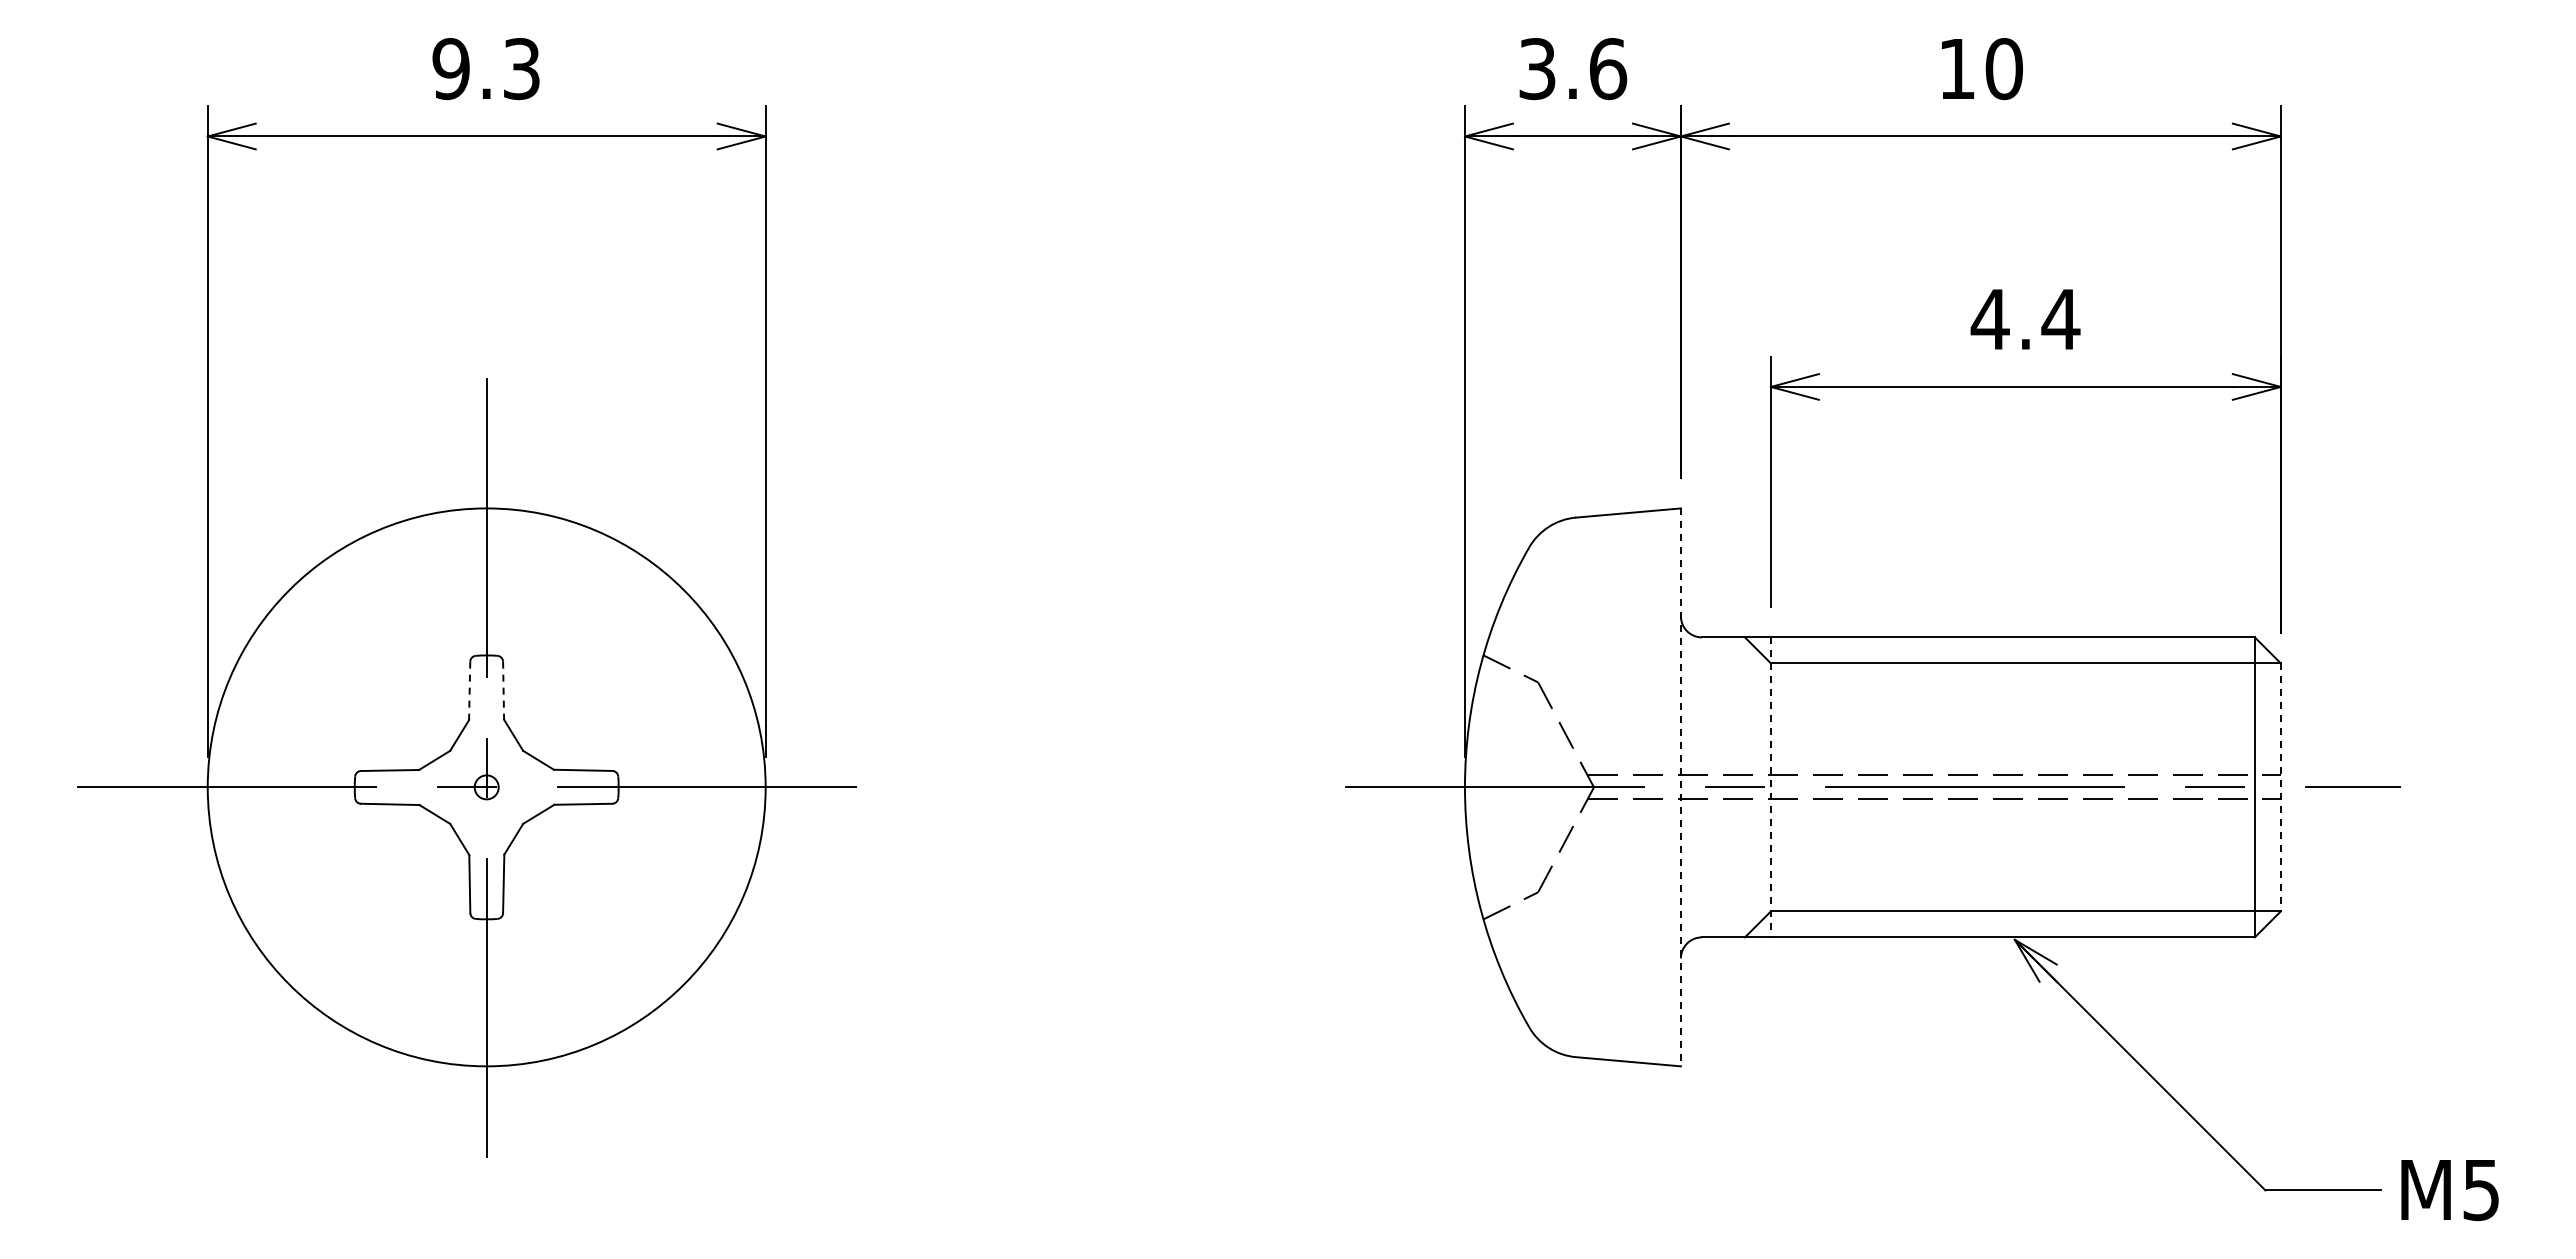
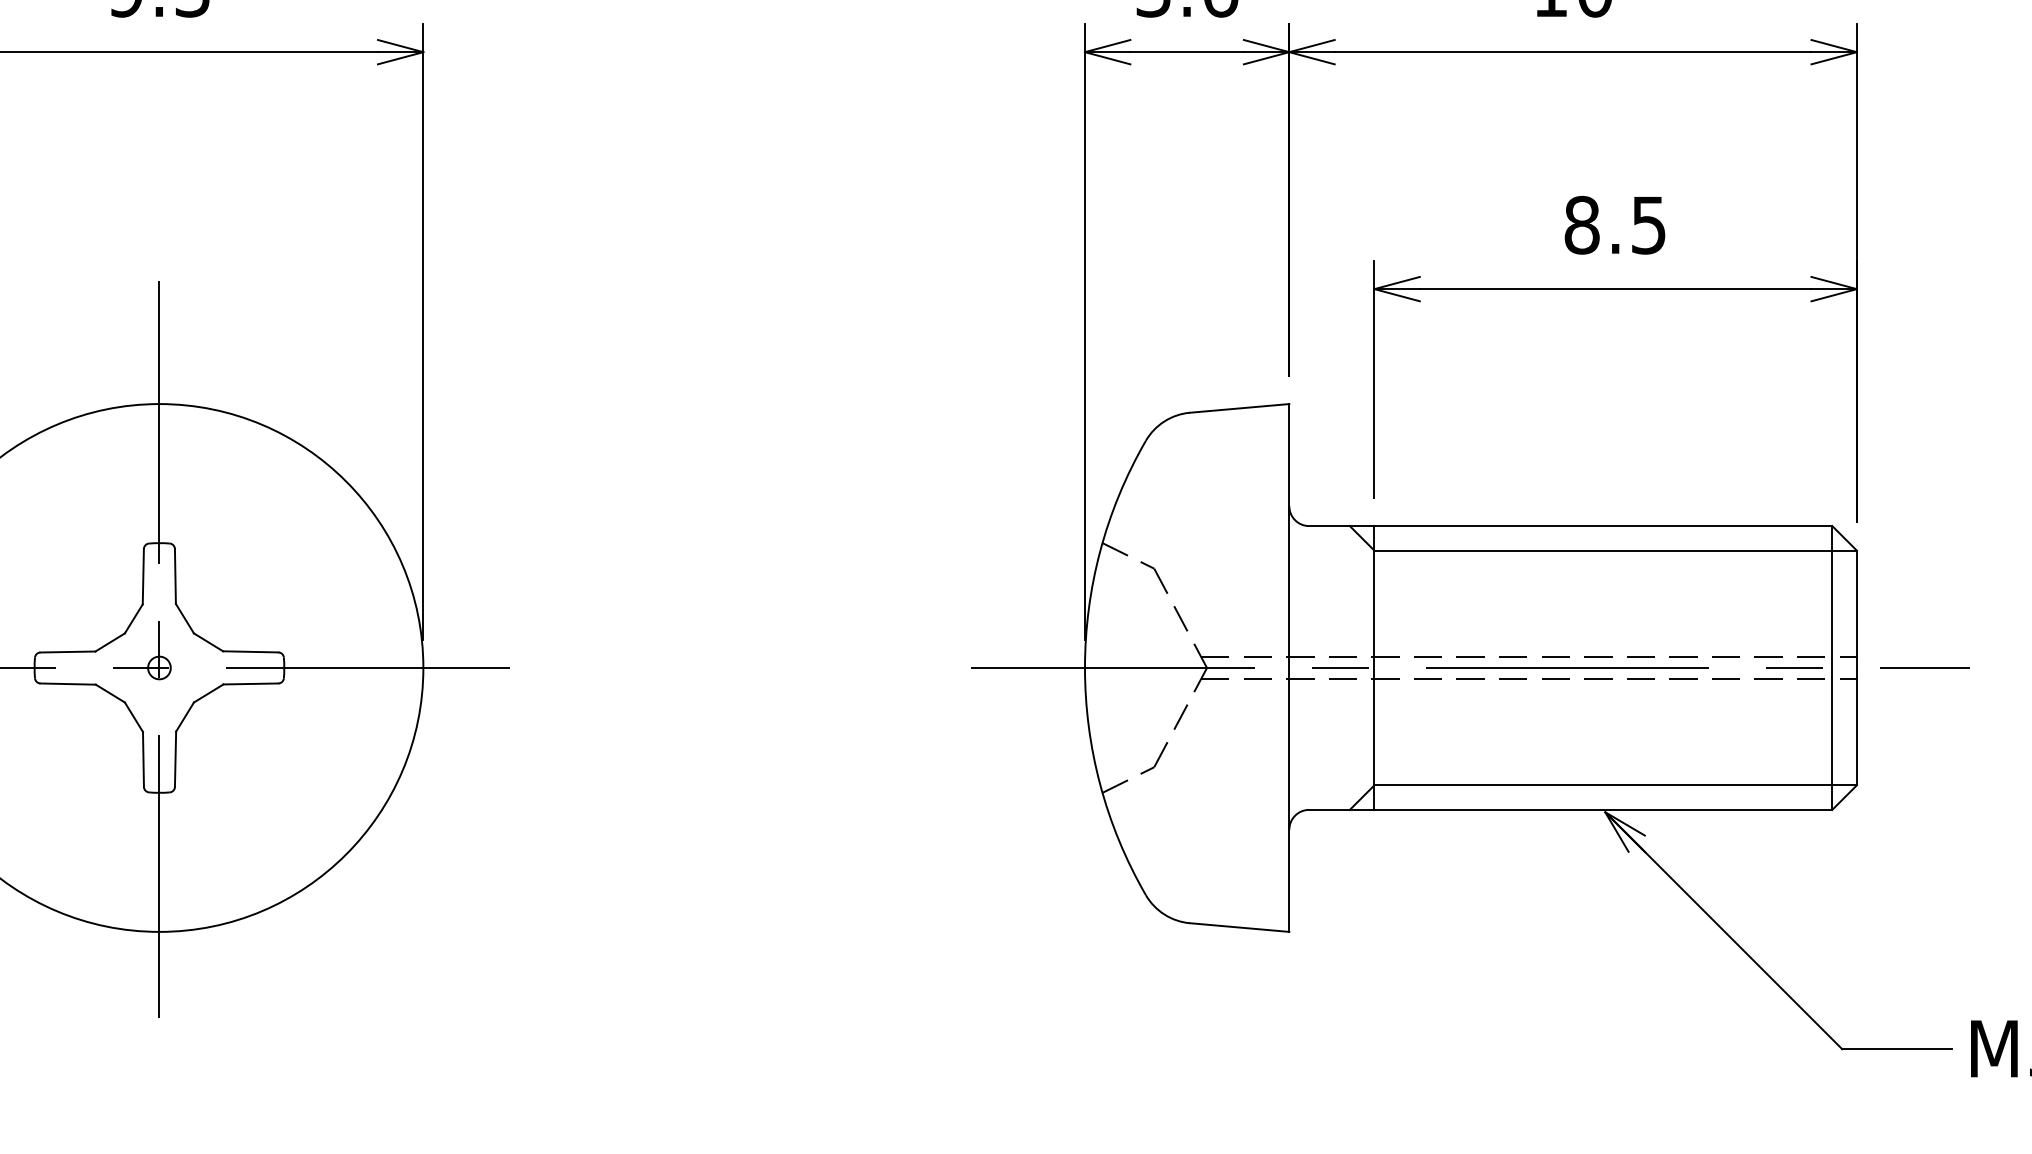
text: (2025, 319) -> (1615, 225), 4.4 -> 8.5
line: (469, 691) -> (143, 577), dashed -> solid
line: (503, 691) -> (175, 577), dashed -> solid
line: (1680, 787) -> (1288, 668), dashed -> solid
line: (1770, 787) -> (1374, 668), dashed -> solid
line: (2280, 787) -> (1856, 668), dashed -> solid

